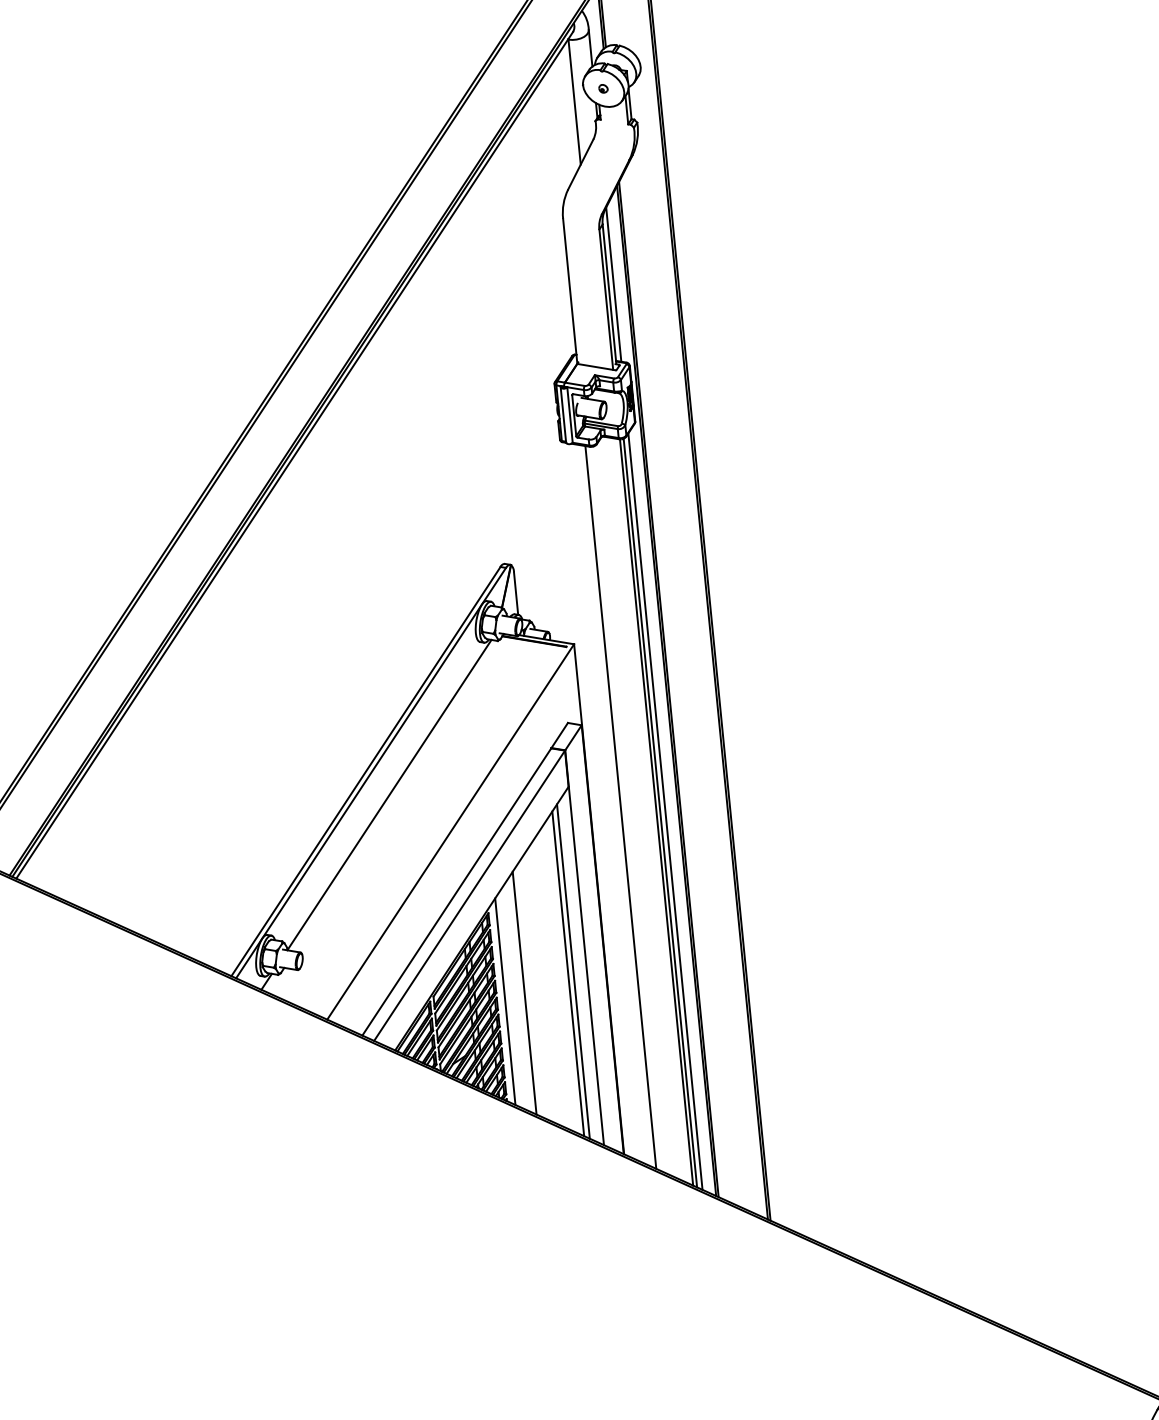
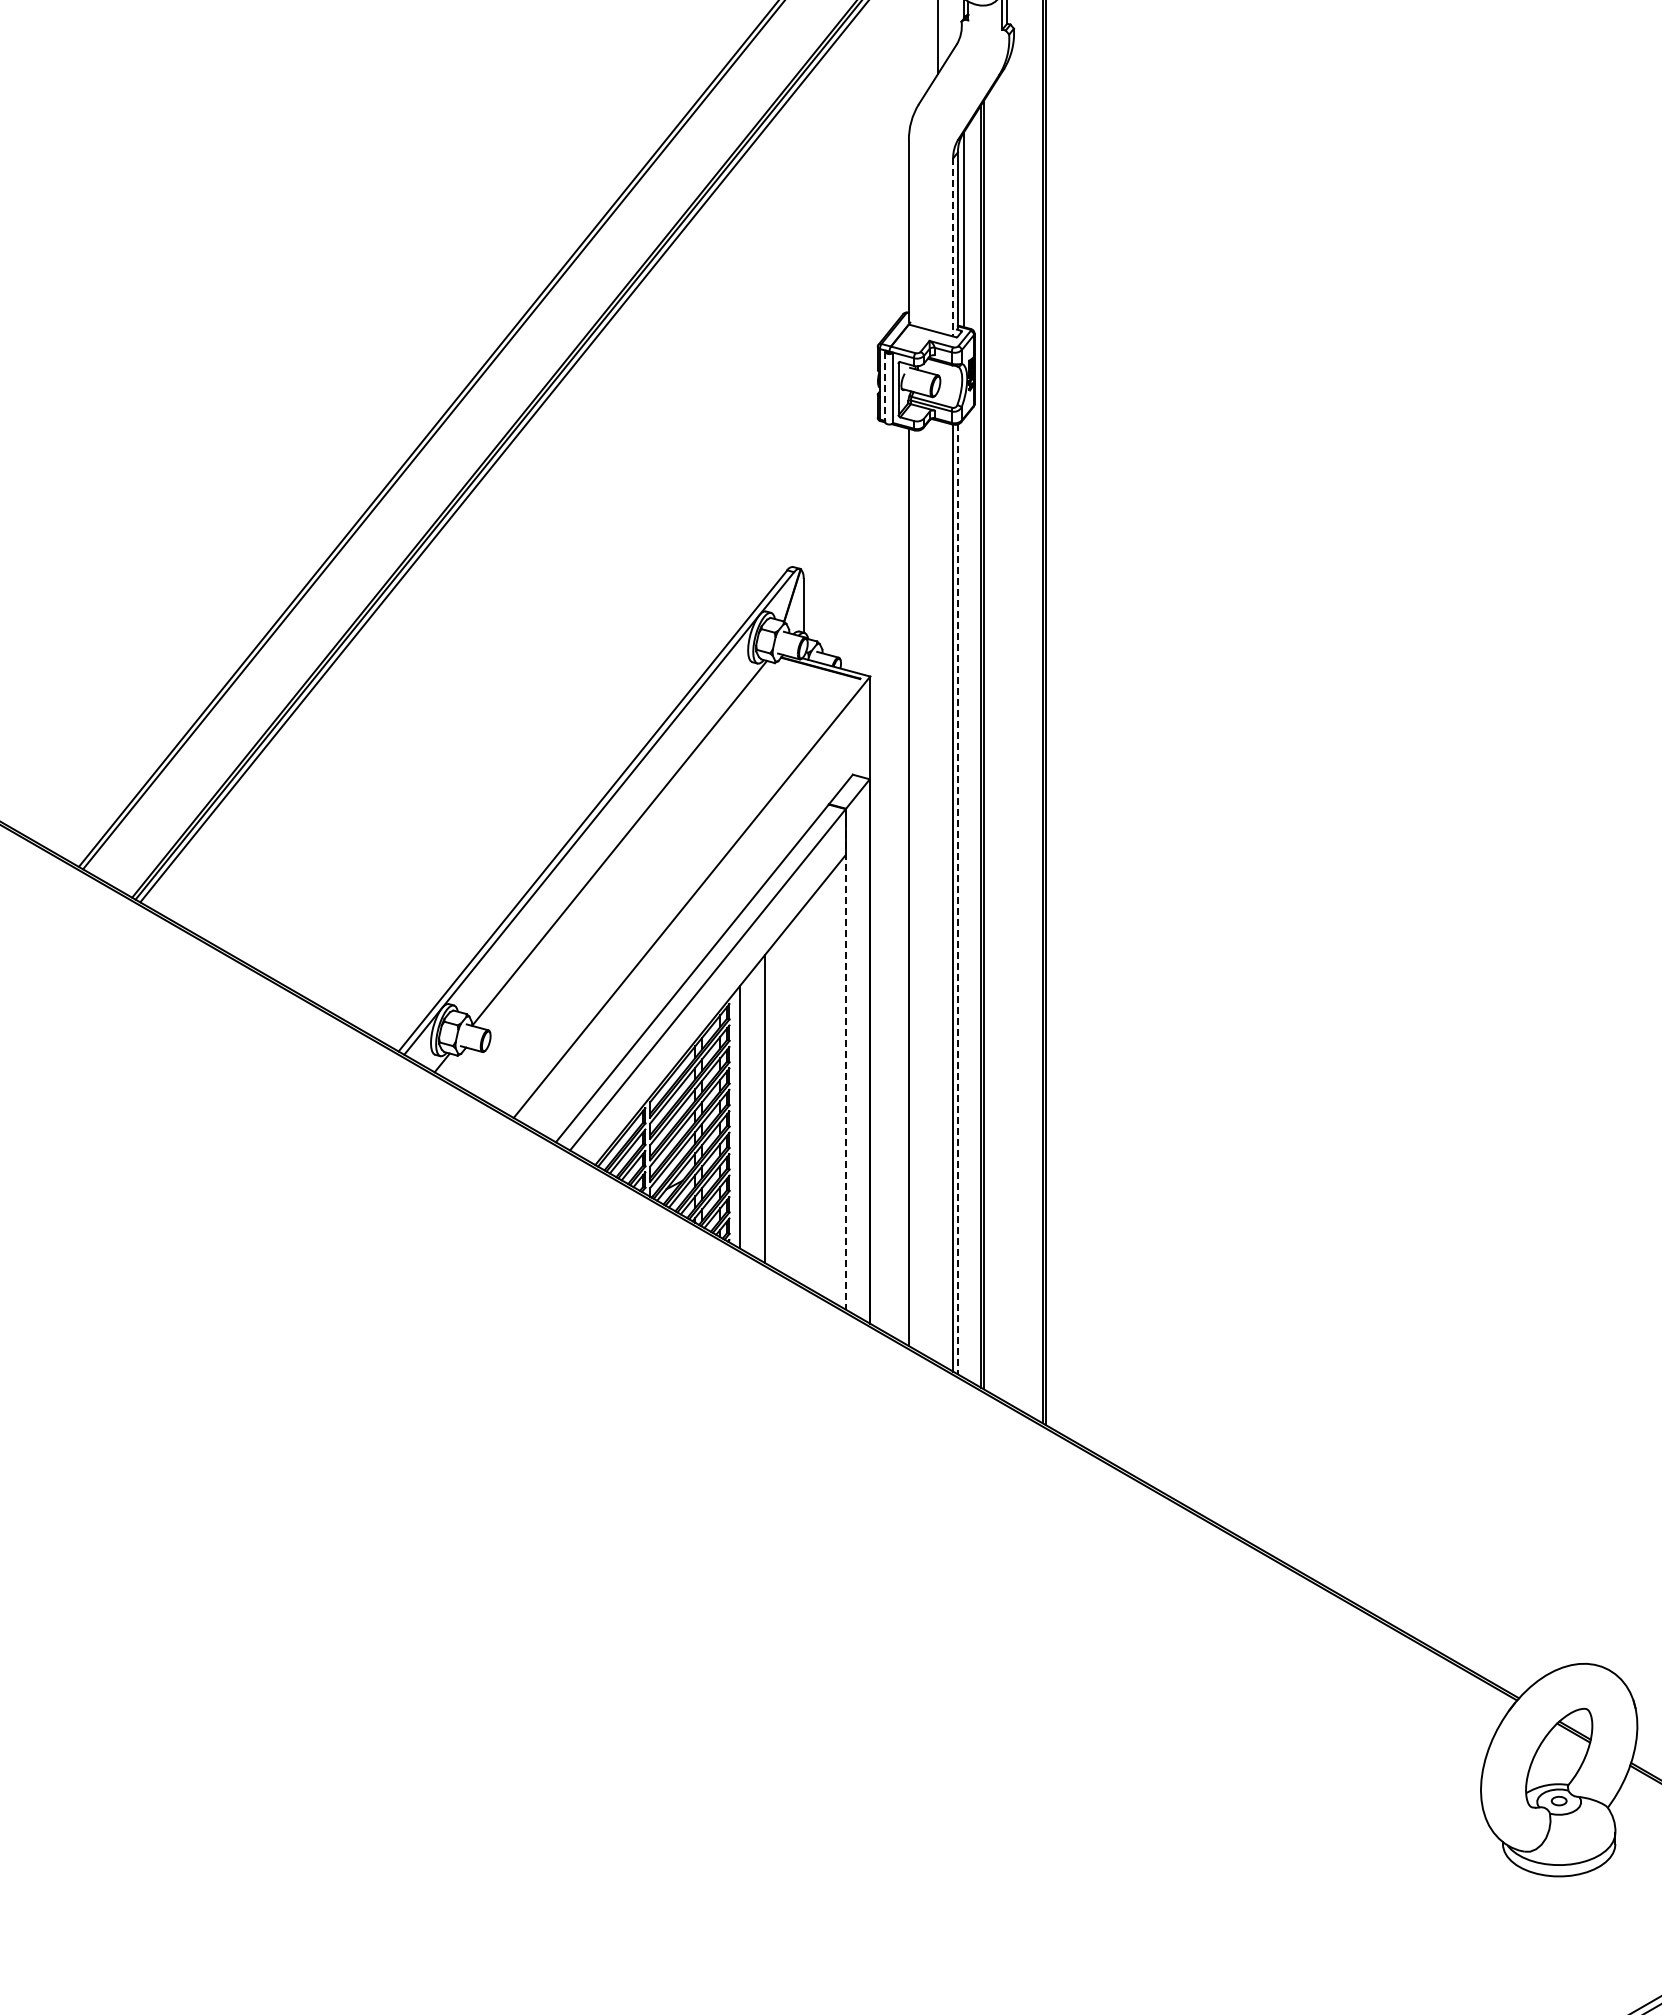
line: (606, 299) -> (953, 247), solid -> dashed
line: (563, 415) -> (885, 387), solid -> dashed
line: (665, 811) -> (964, 898), removed
line: (660, 813) -> (957, 899), solid -> dashed
line: (584, 947) -> (846, 1059), solid -> dashed
line: (573, 971) -> (829, 1087), removed
line: (568, 974) -> (822, 1090), removed

